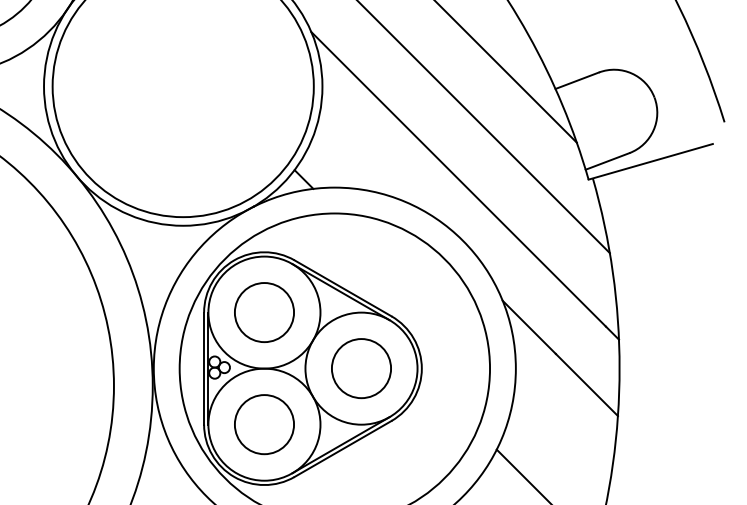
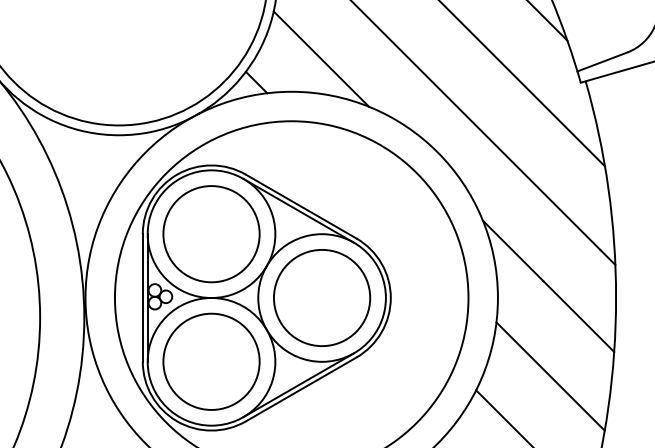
line: (360, 158) -> (320, 58), added
circle: (264, 312) -> (211, 234), size x1.43
circle: (361, 368) -> (322, 297), size x1.43
circle: (264, 424) -> (211, 361), size x1.43
line: (561, 437) -> (549, 376), added

